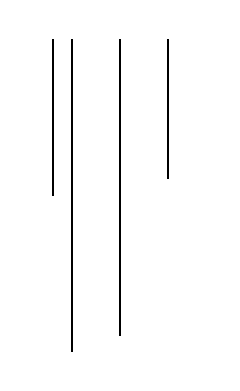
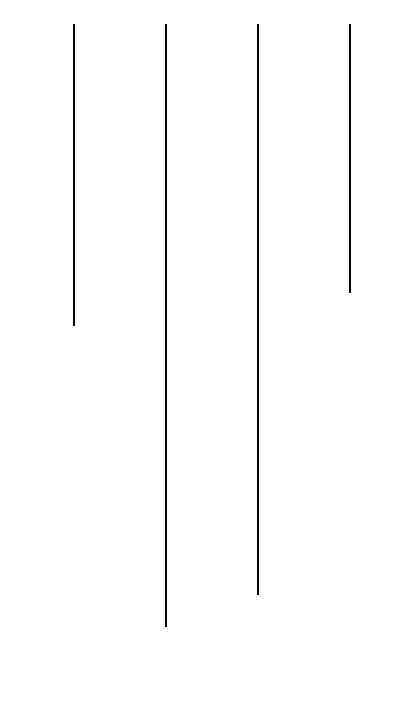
line: (52, 117) -> (72, 175), moved

